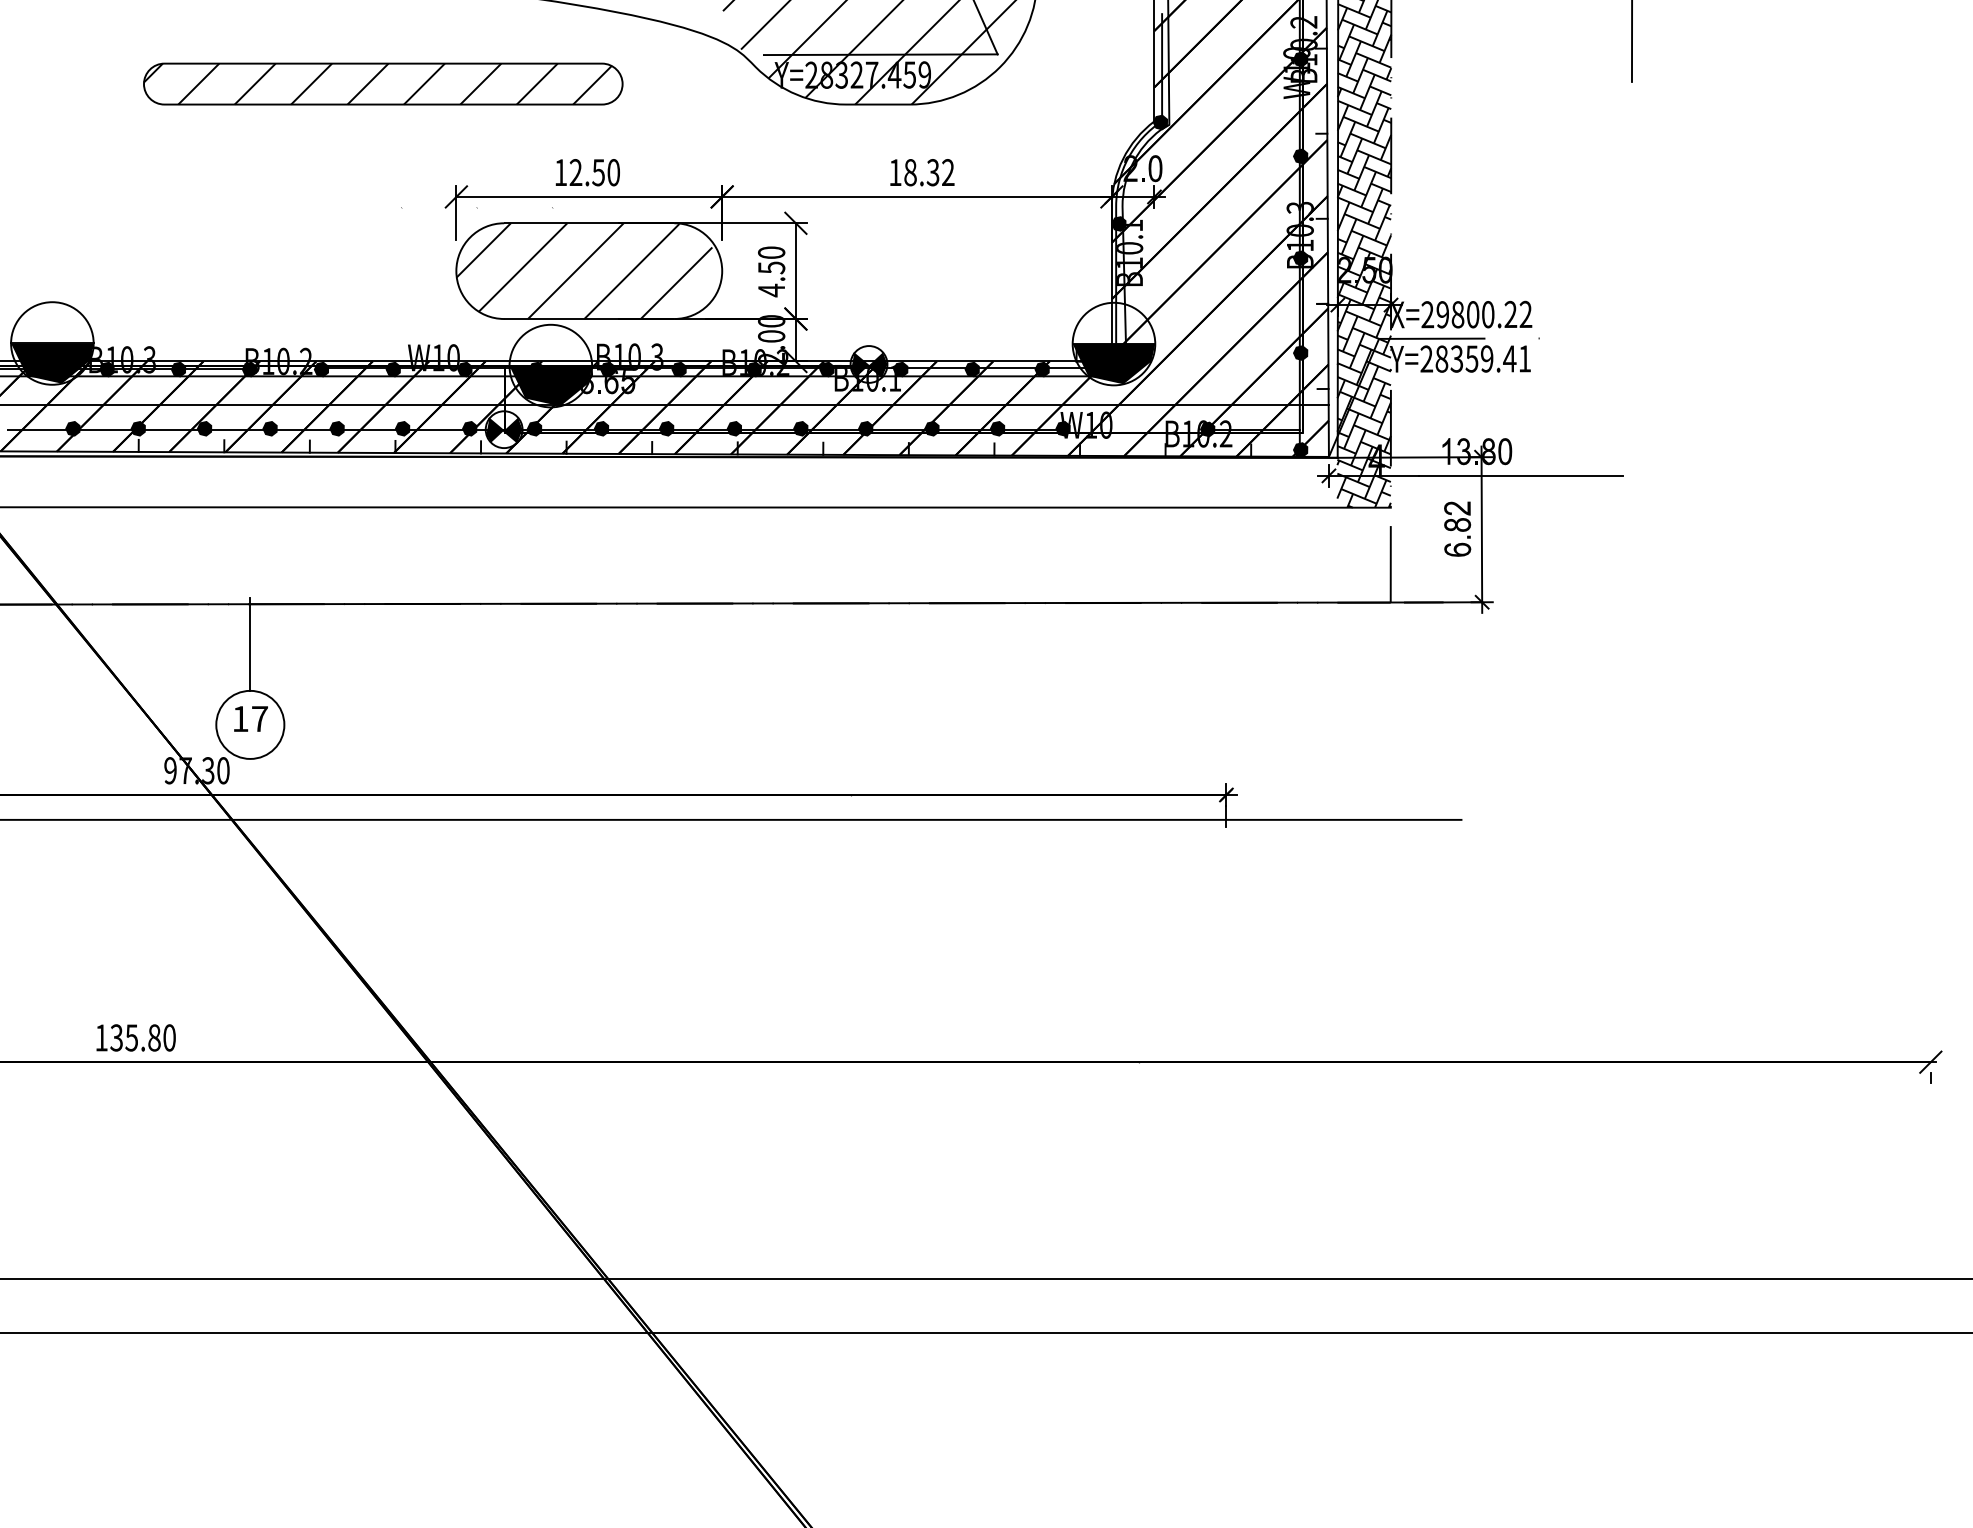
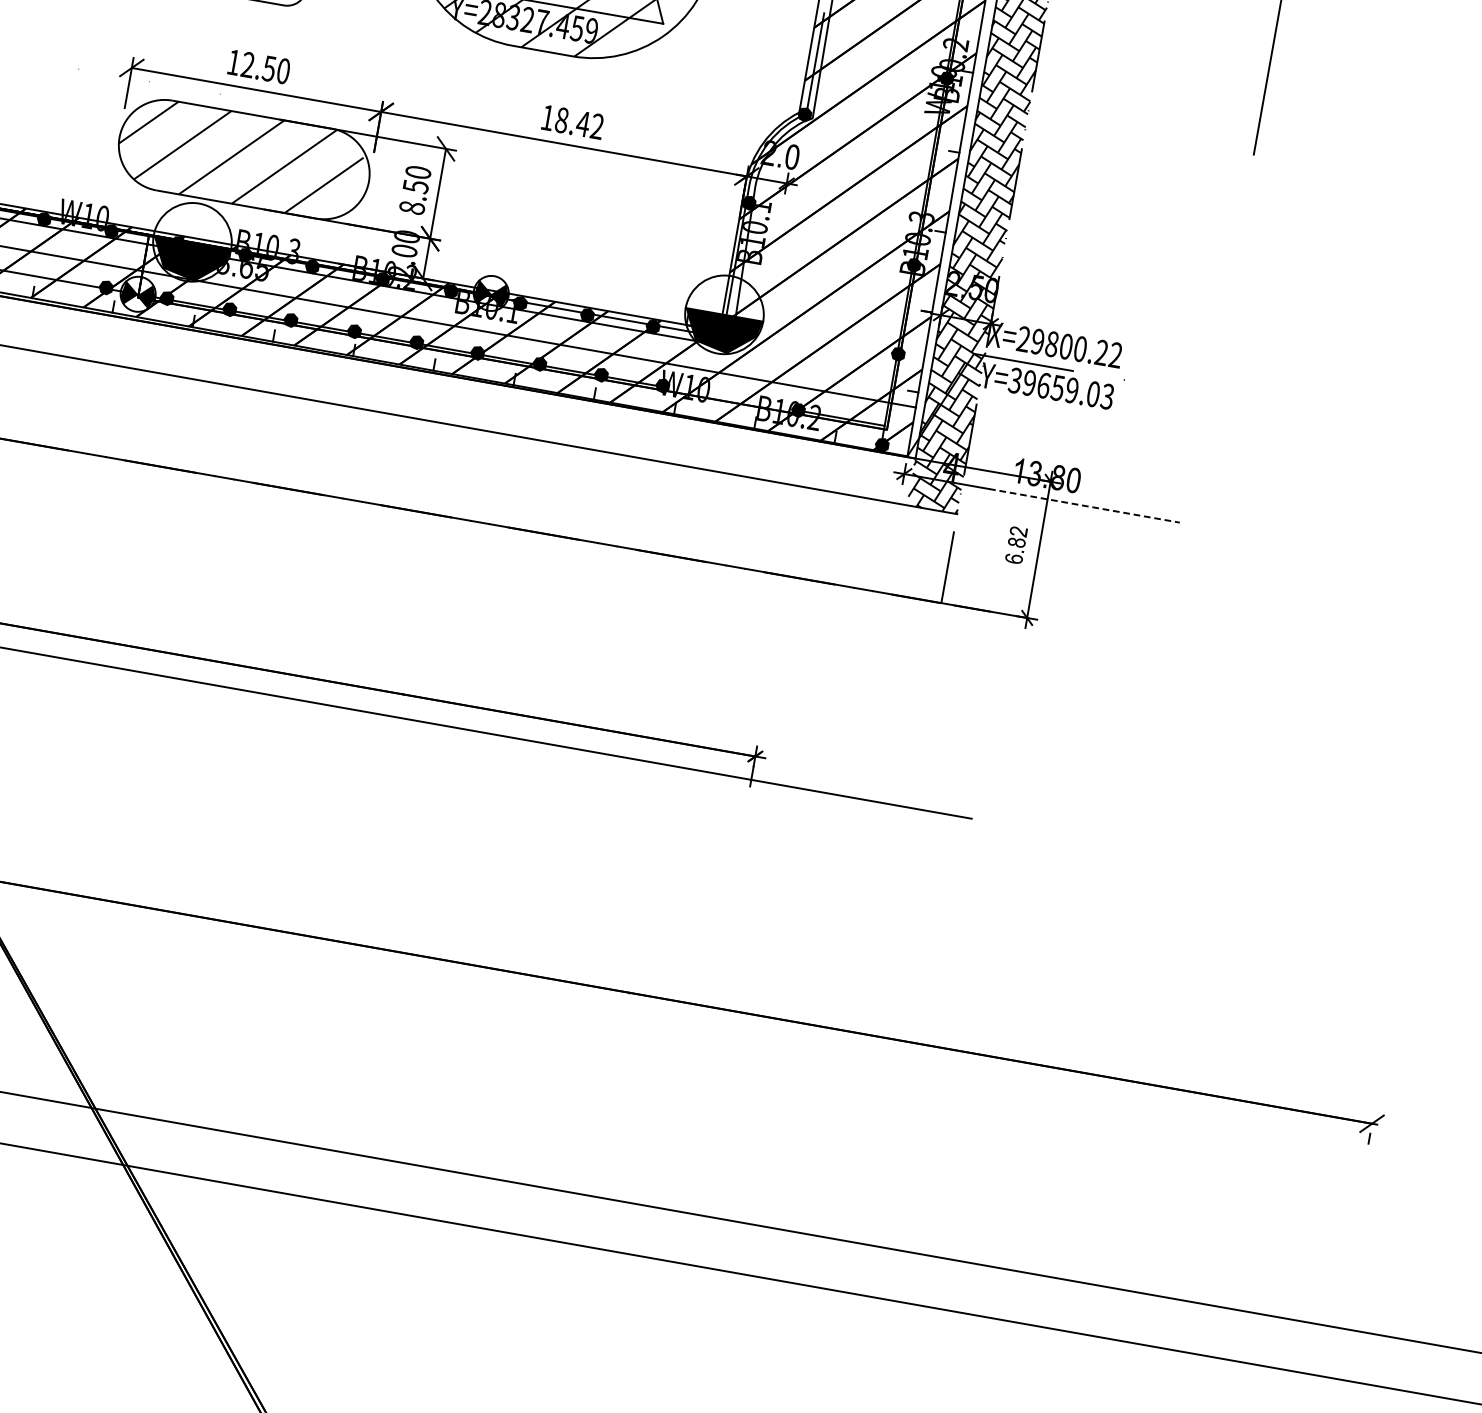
fill: (1300, 156) -> (930, 169), removed
text: (932, 172) -> (582, 123), 18.32 -> 18.42
text: (771, 290) -> (412, 207), 4.50 -> 8.50
text: (1475, 358) -> (1061, 388), Y=28359.41 -> Y=39659.03
fill: (402, 428) -> (42, 276), removed
line: (1520, 475) -> (1084, 505), solid -> dashed
part: (1457, 528) -> (1016, 544), size x0.7

